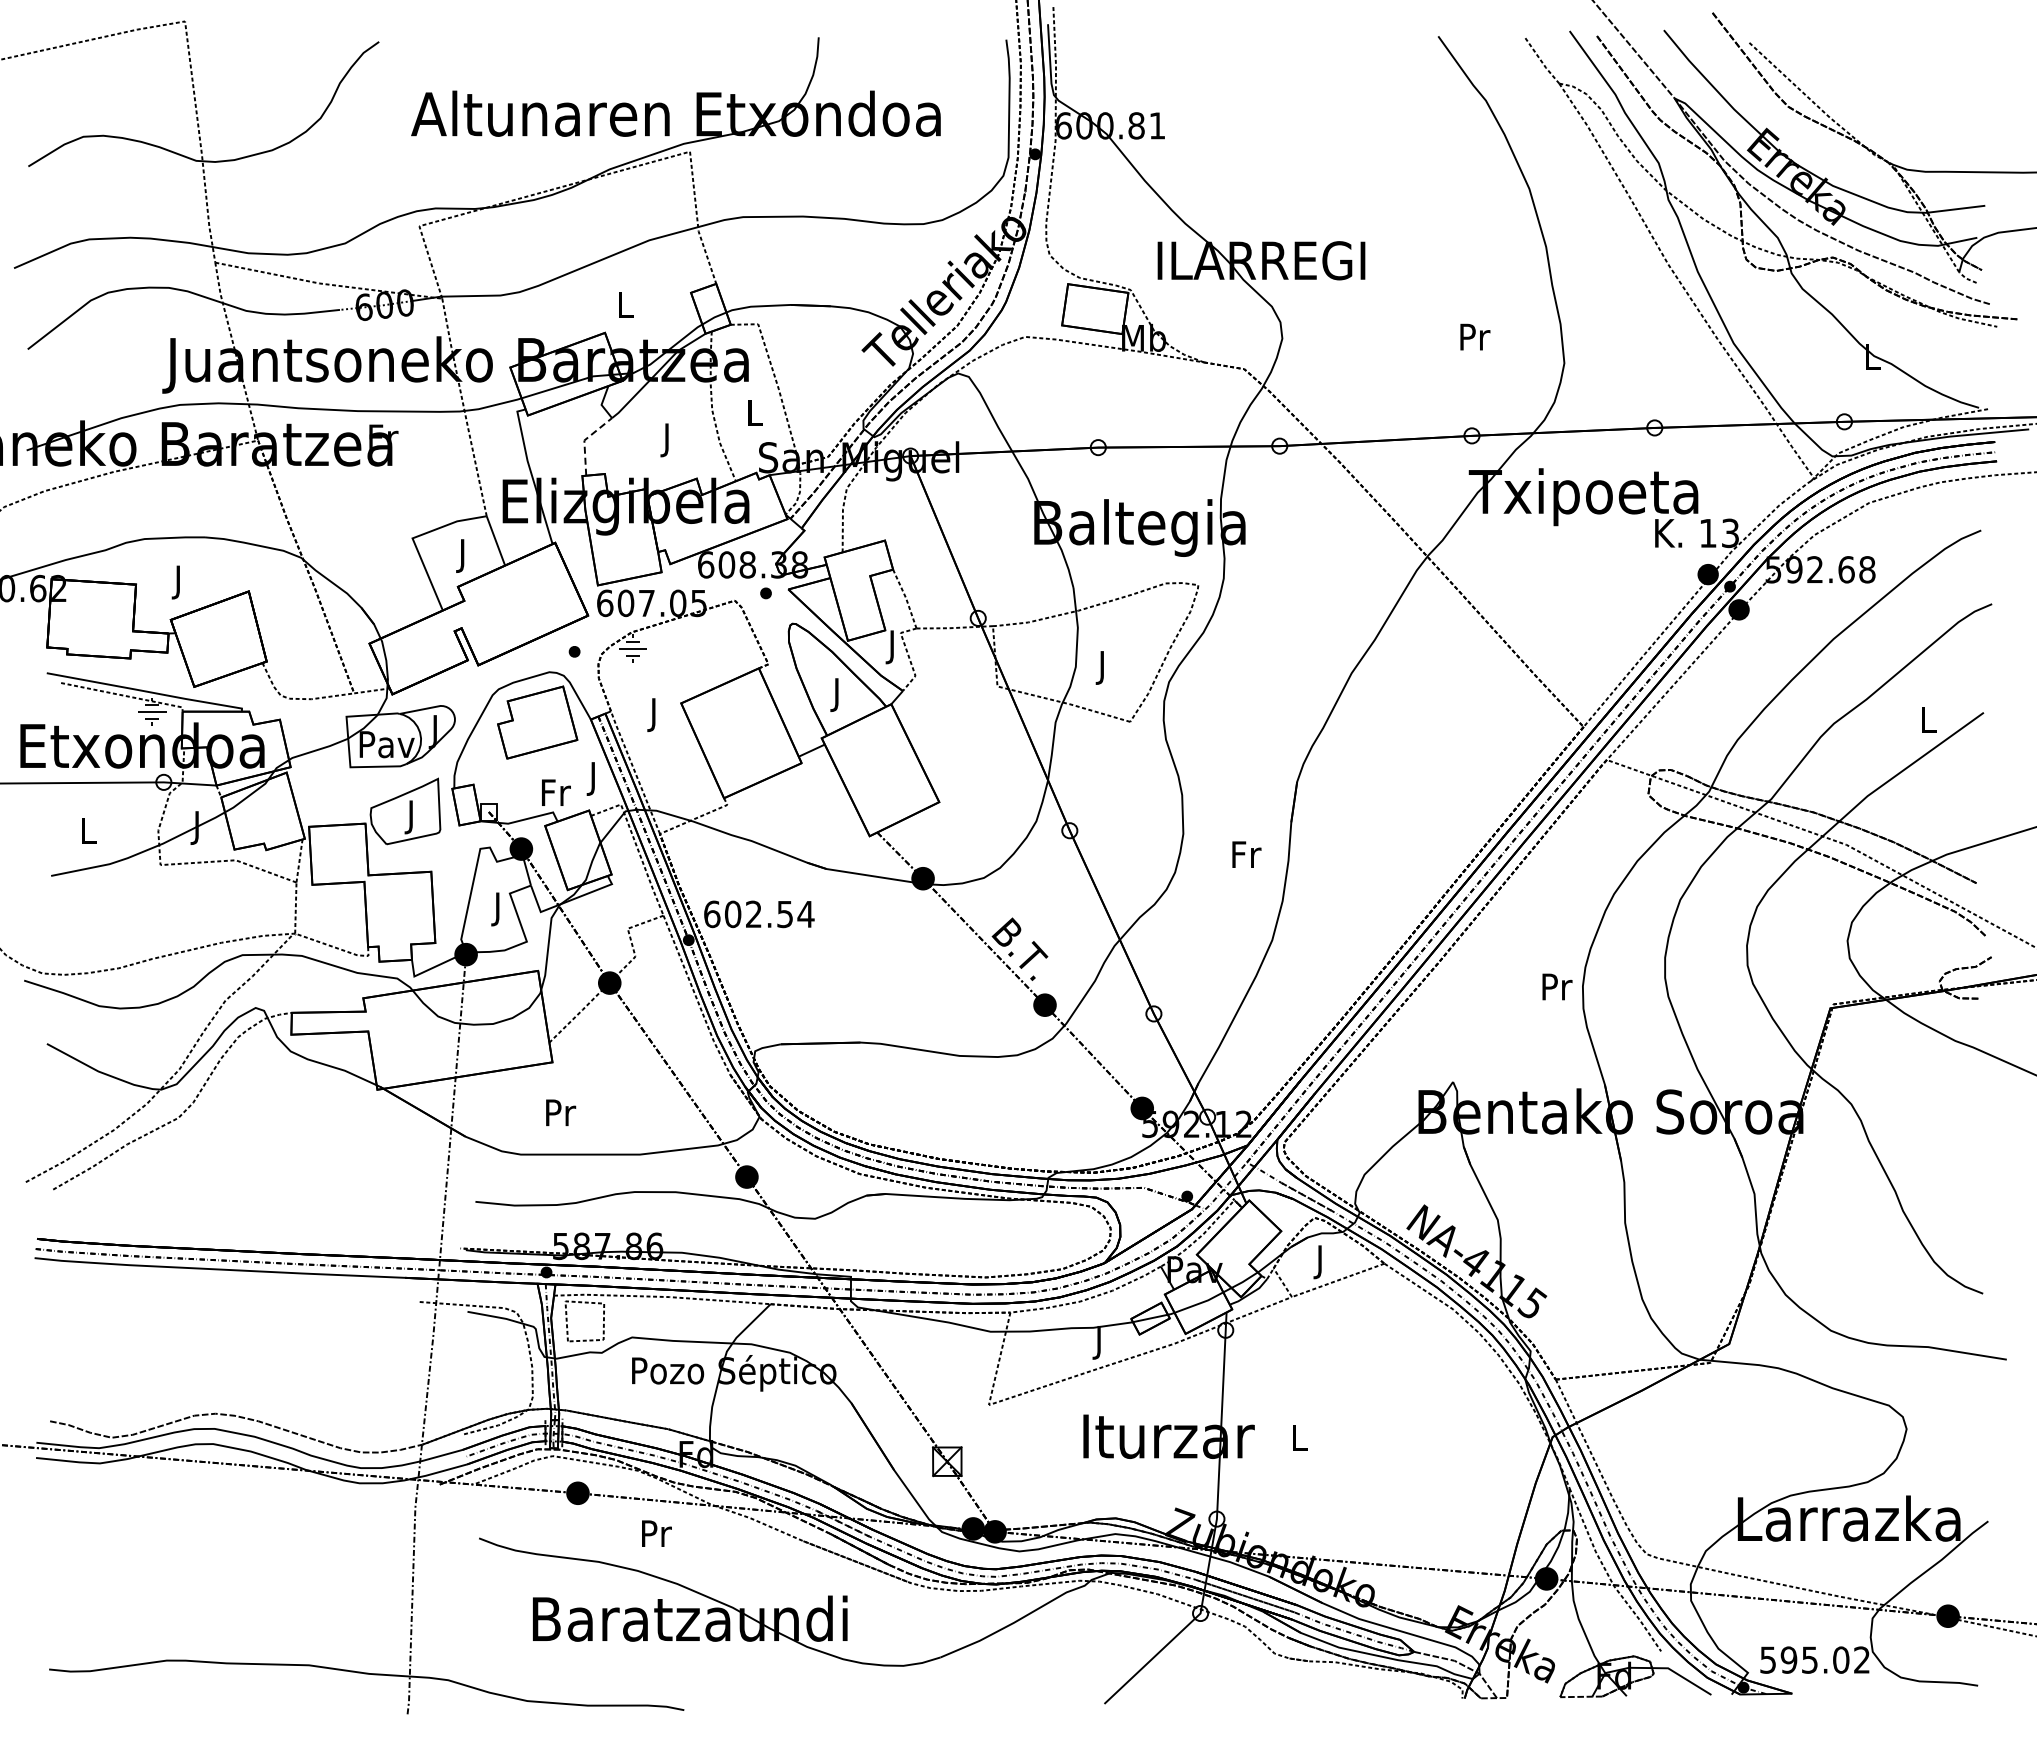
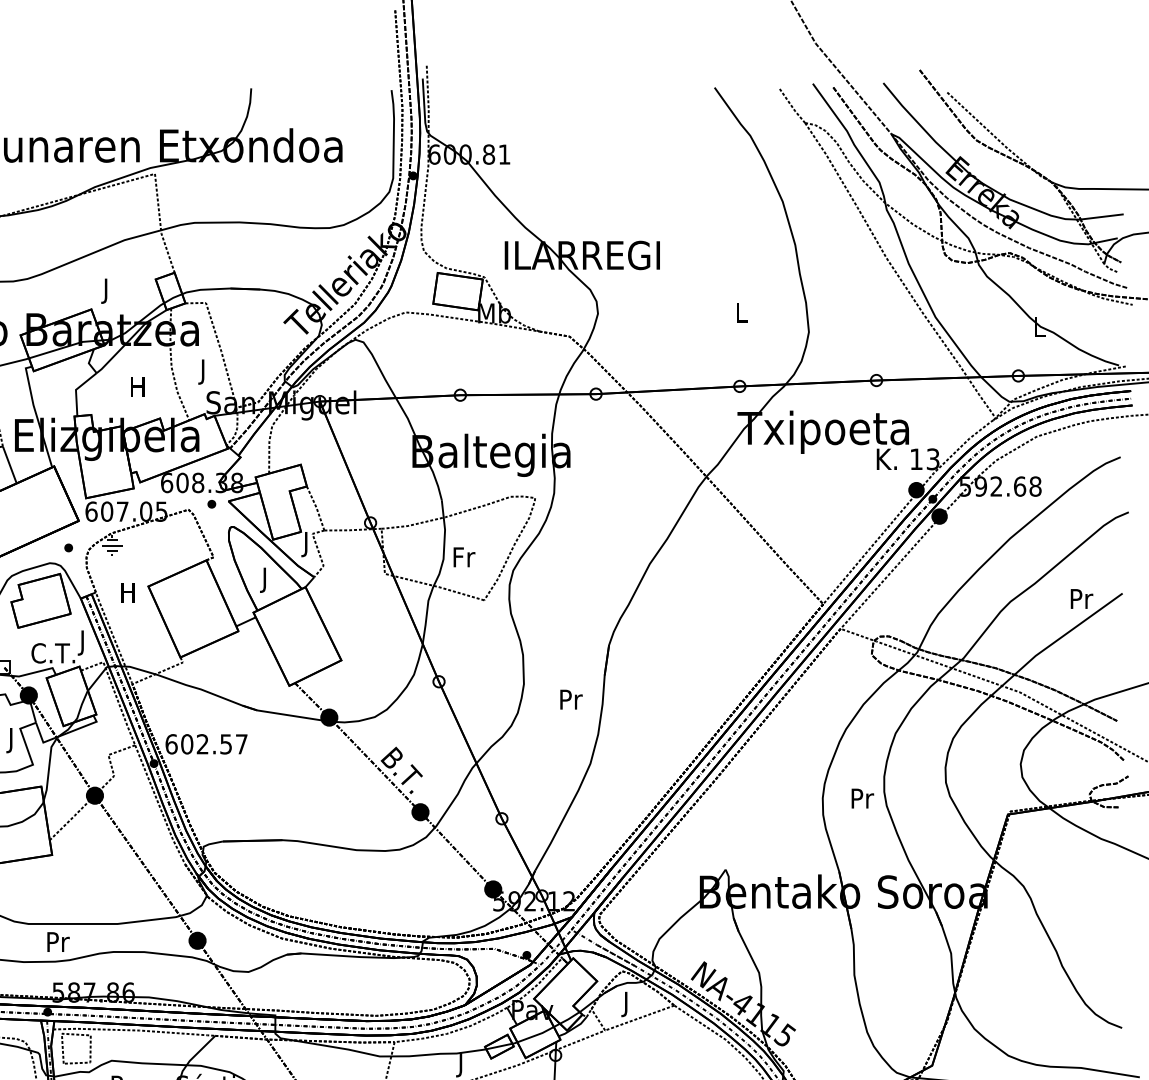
text: (625, 308) -> (106, 291), L -> J
text: (1475, 336) -> (742, 312), Pr -> L
text: (754, 416) -> (203, 371), L -> J
line: (584, 440) -> (76, 389), dashed -> solid
text: (666, 440) -> (137, 389), J -> H
text: (1103, 667) -> (464, 559), J -> Fr
text: (653, 715) -> (127, 595), J -> H
text: (1929, 719) -> (1082, 598), L -> Pr
text: (553, 792) -> (52, 653), Fr -> C.T.
text: (1246, 854) -> (571, 699), Fr -> Pr
text: (805, 914) -> (241, 744), 602.54 -> 602.57
text: (1557, 986) -> (862, 798), moved
text: (561, 1112) -> (58, 941), moved

